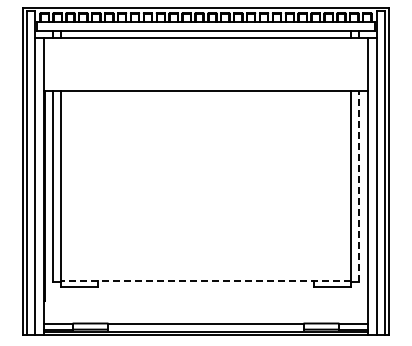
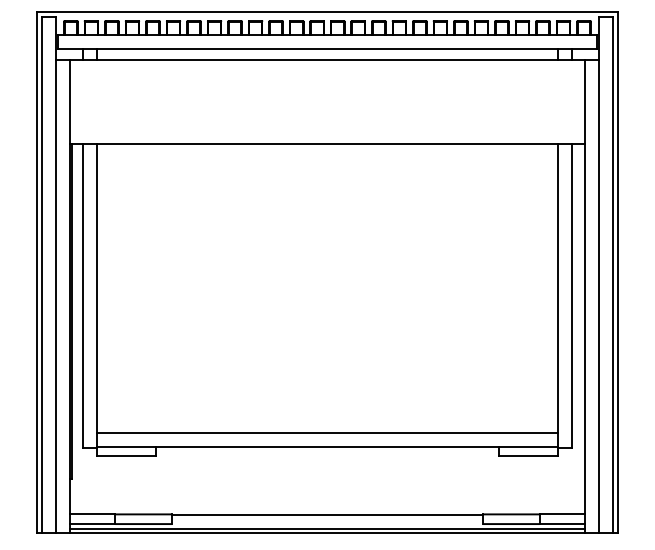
line: (359, 185) -> (571, 294), dashed -> solid
line: (205, 272) -> (326, 433), added
line: (206, 280) -> (328, 445), dashed -> solid

